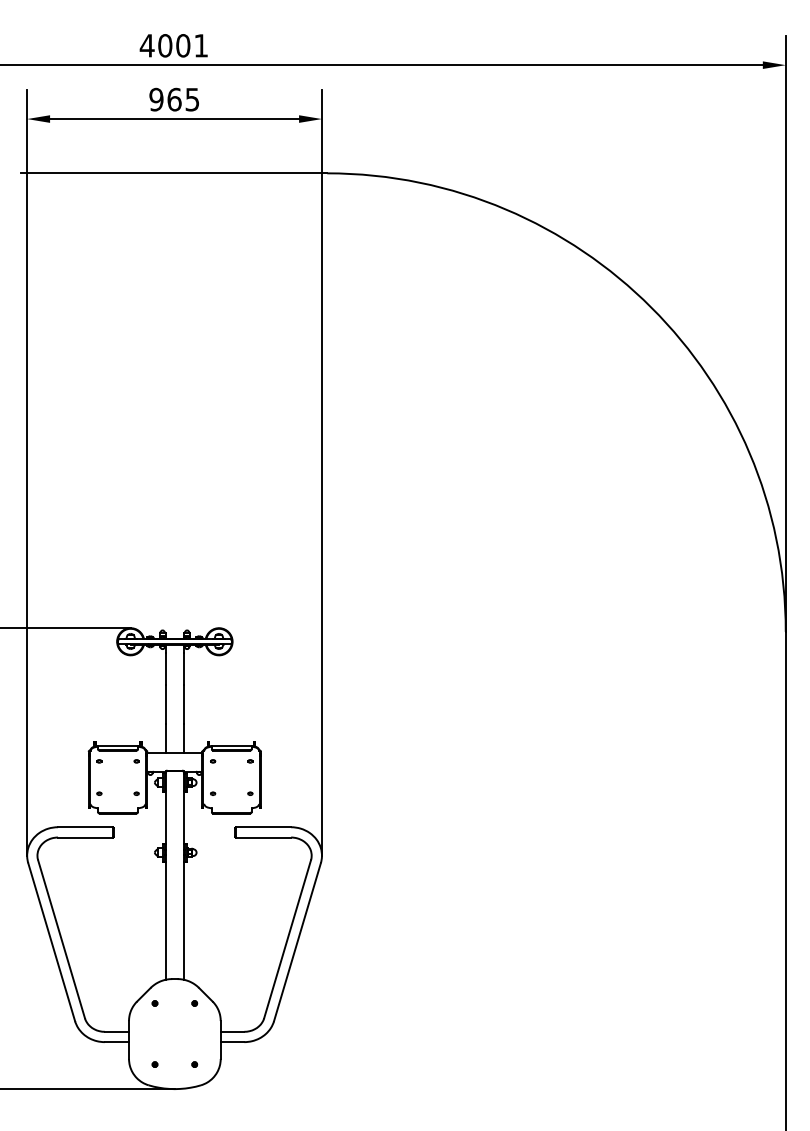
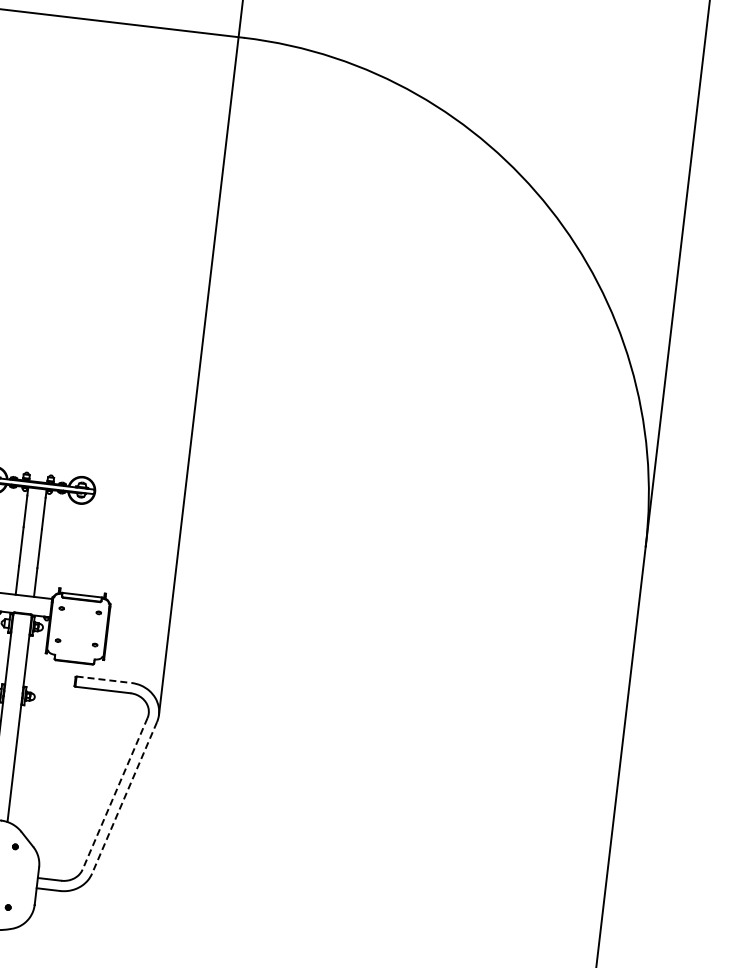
line: (263, 827) -> (104, 680), solid -> dashed
line: (287, 939) -> (114, 794), solid -> dashed
line: (297, 942) -> (124, 798), solid -> dashed

